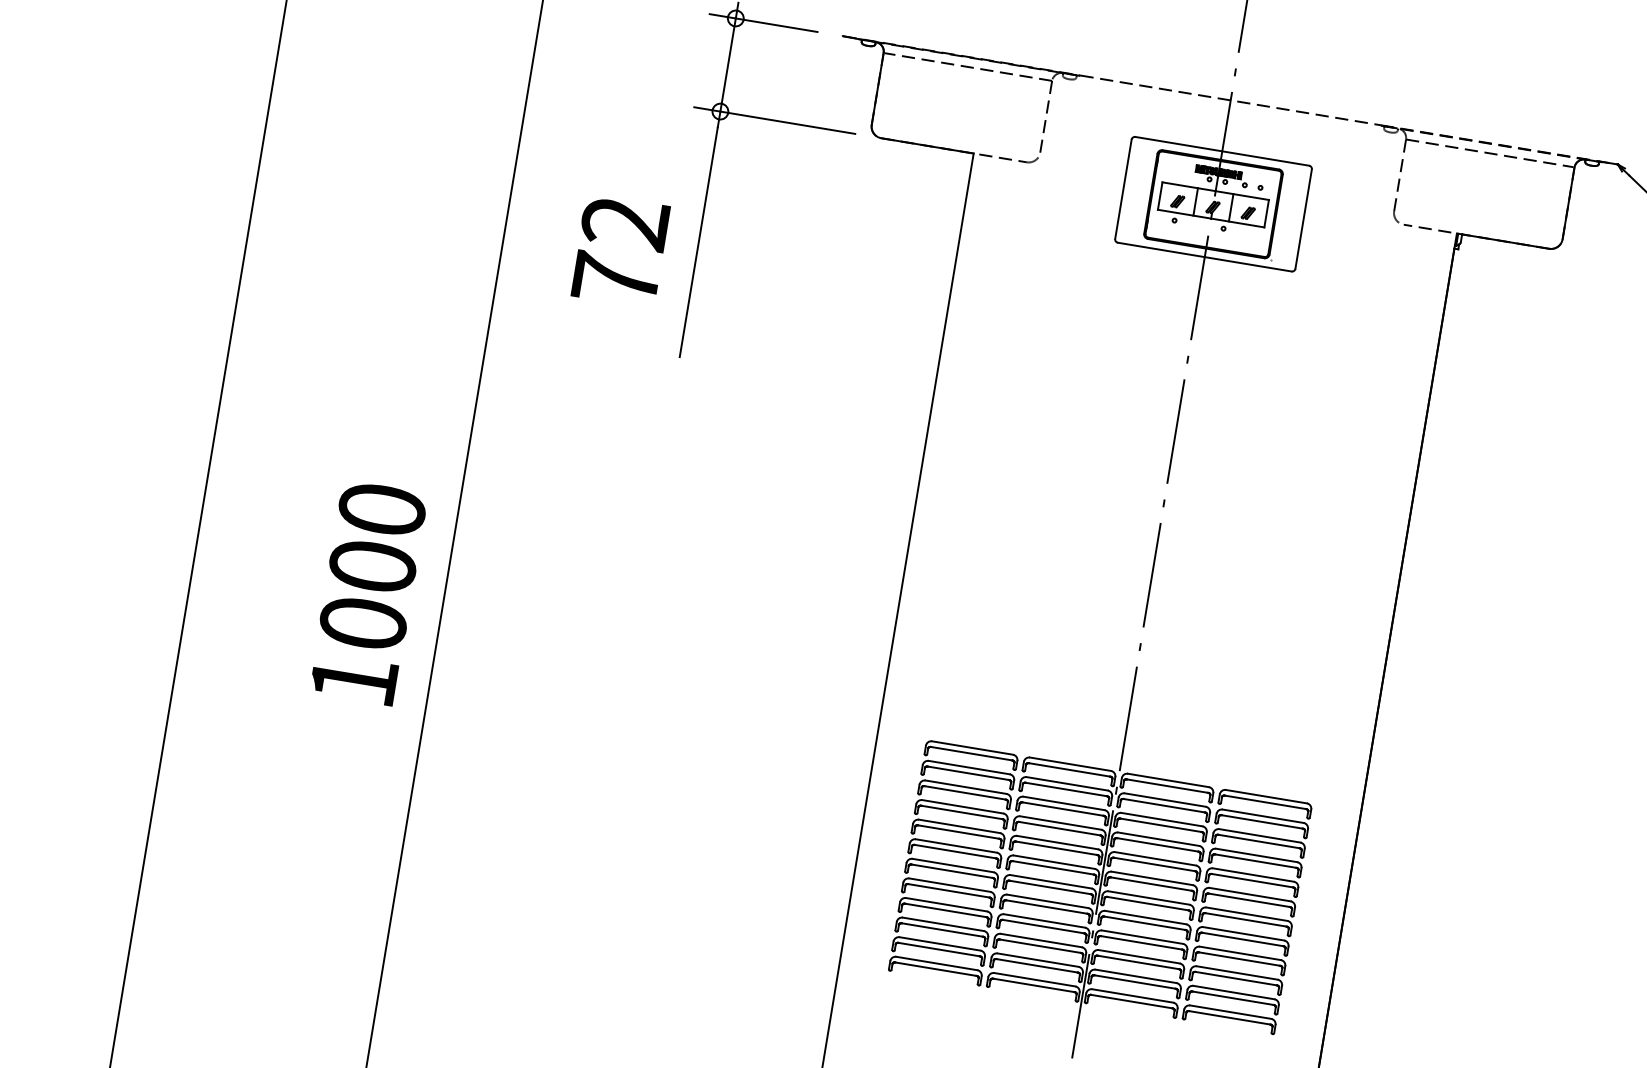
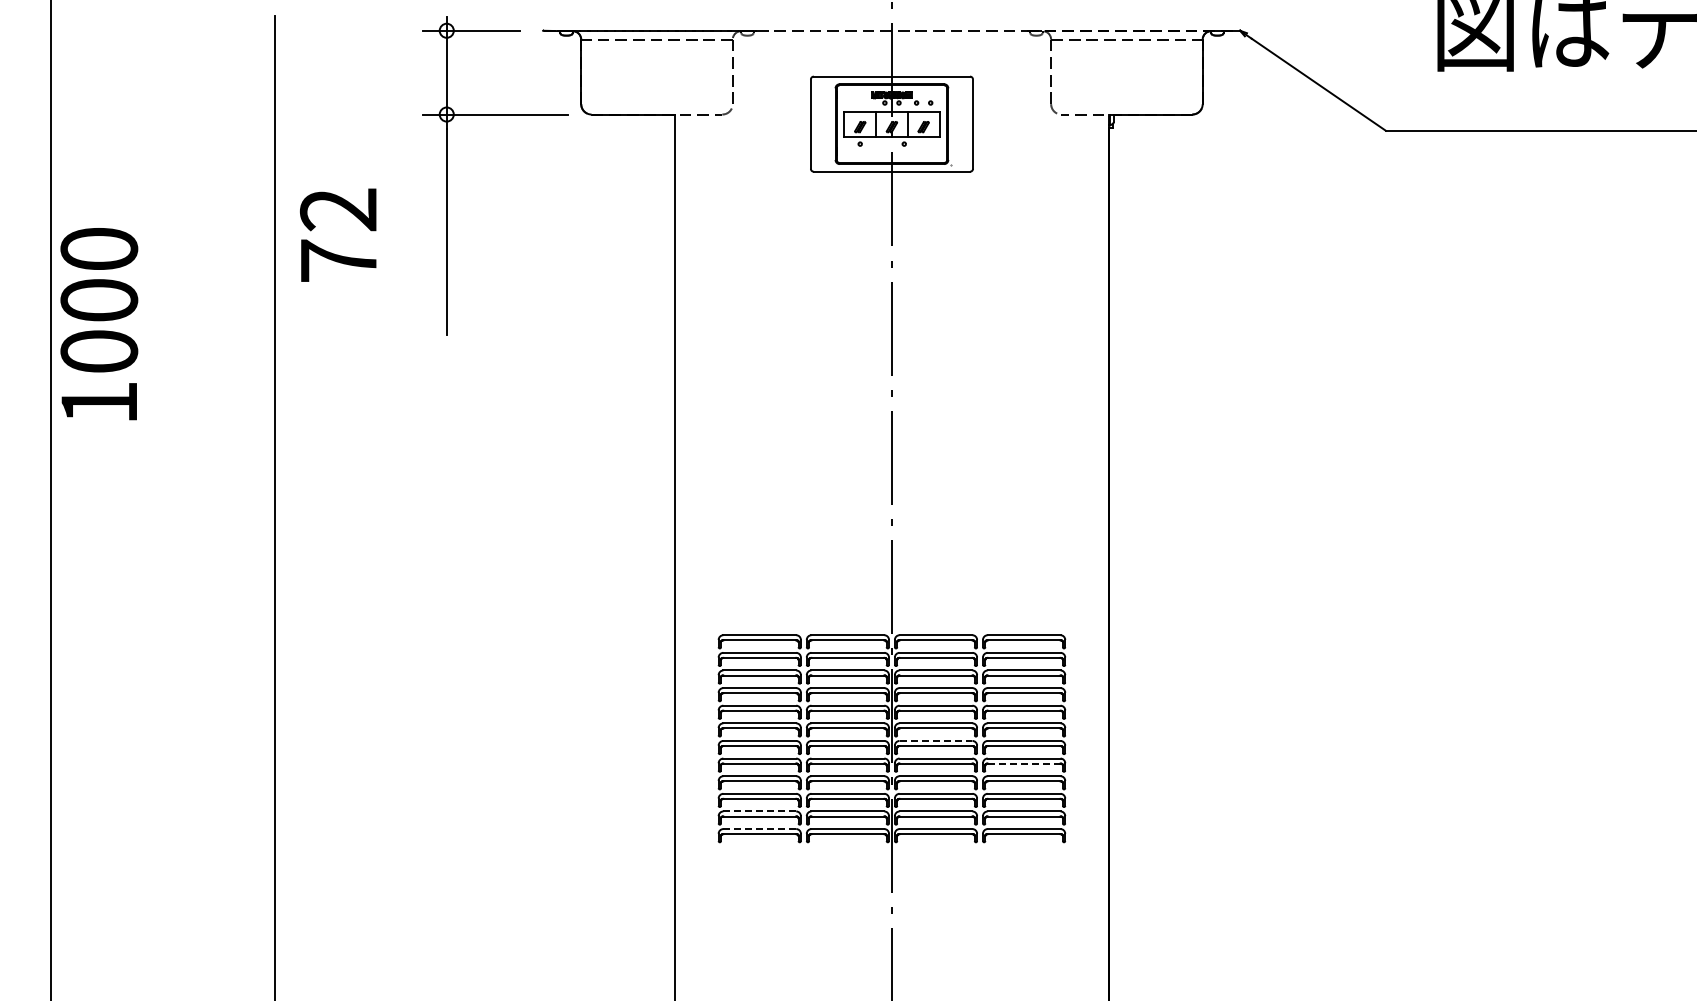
text: (620, 250) -> (338, 234), moved
text: (368, 593) -> (99, 324), moved
line: (1149, 897) -> (936, 740), solid -> dashed
line: (1242, 939) -> (1023, 763), solid -> dashed
line: (939, 943) -> (759, 811), solid -> dashed
line: (936, 963) -> (759, 829), solid -> dashed

